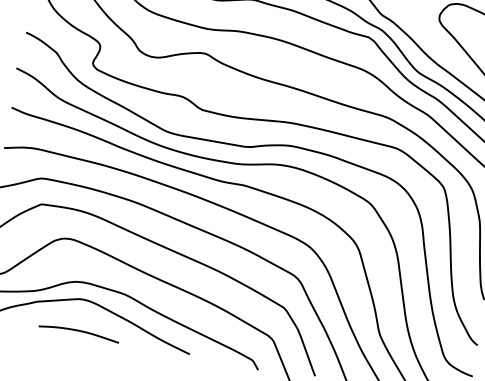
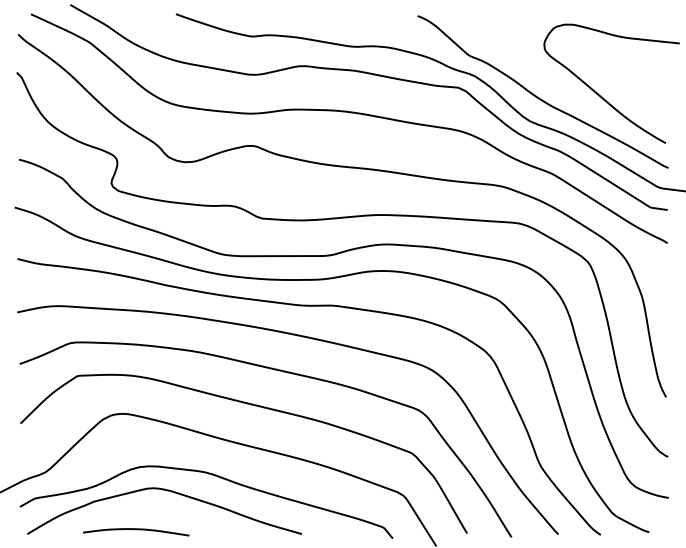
curve: (79, 331) -> (136, 530), moved

